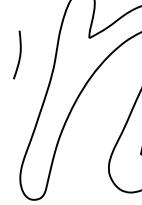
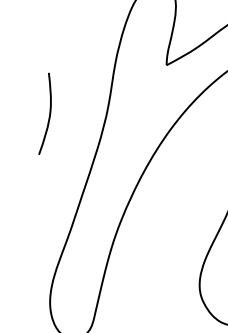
curve: (19, 54) -> (48, 113), moved

